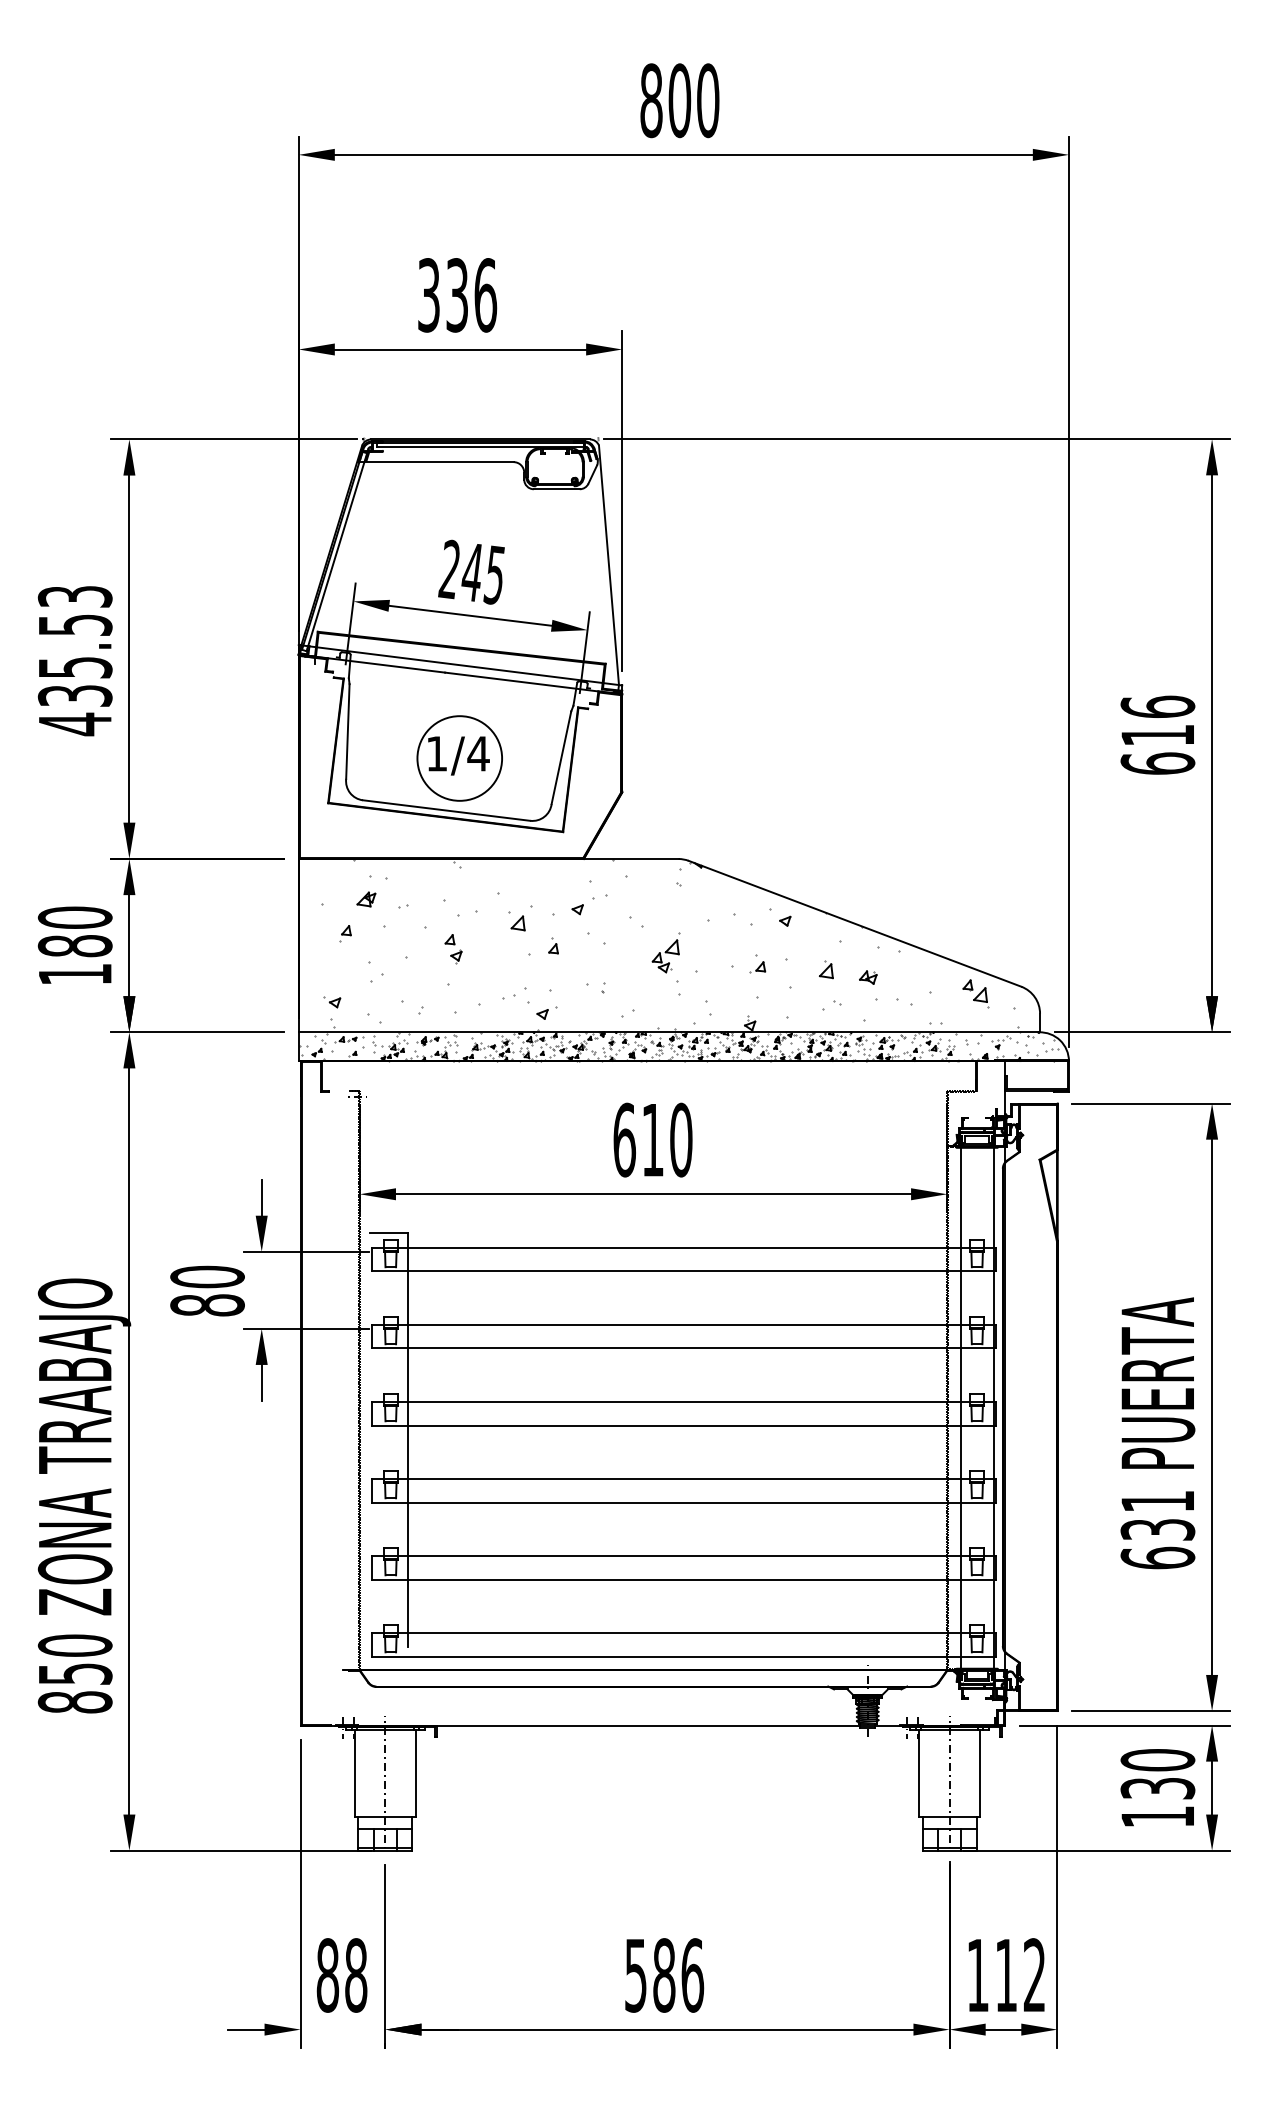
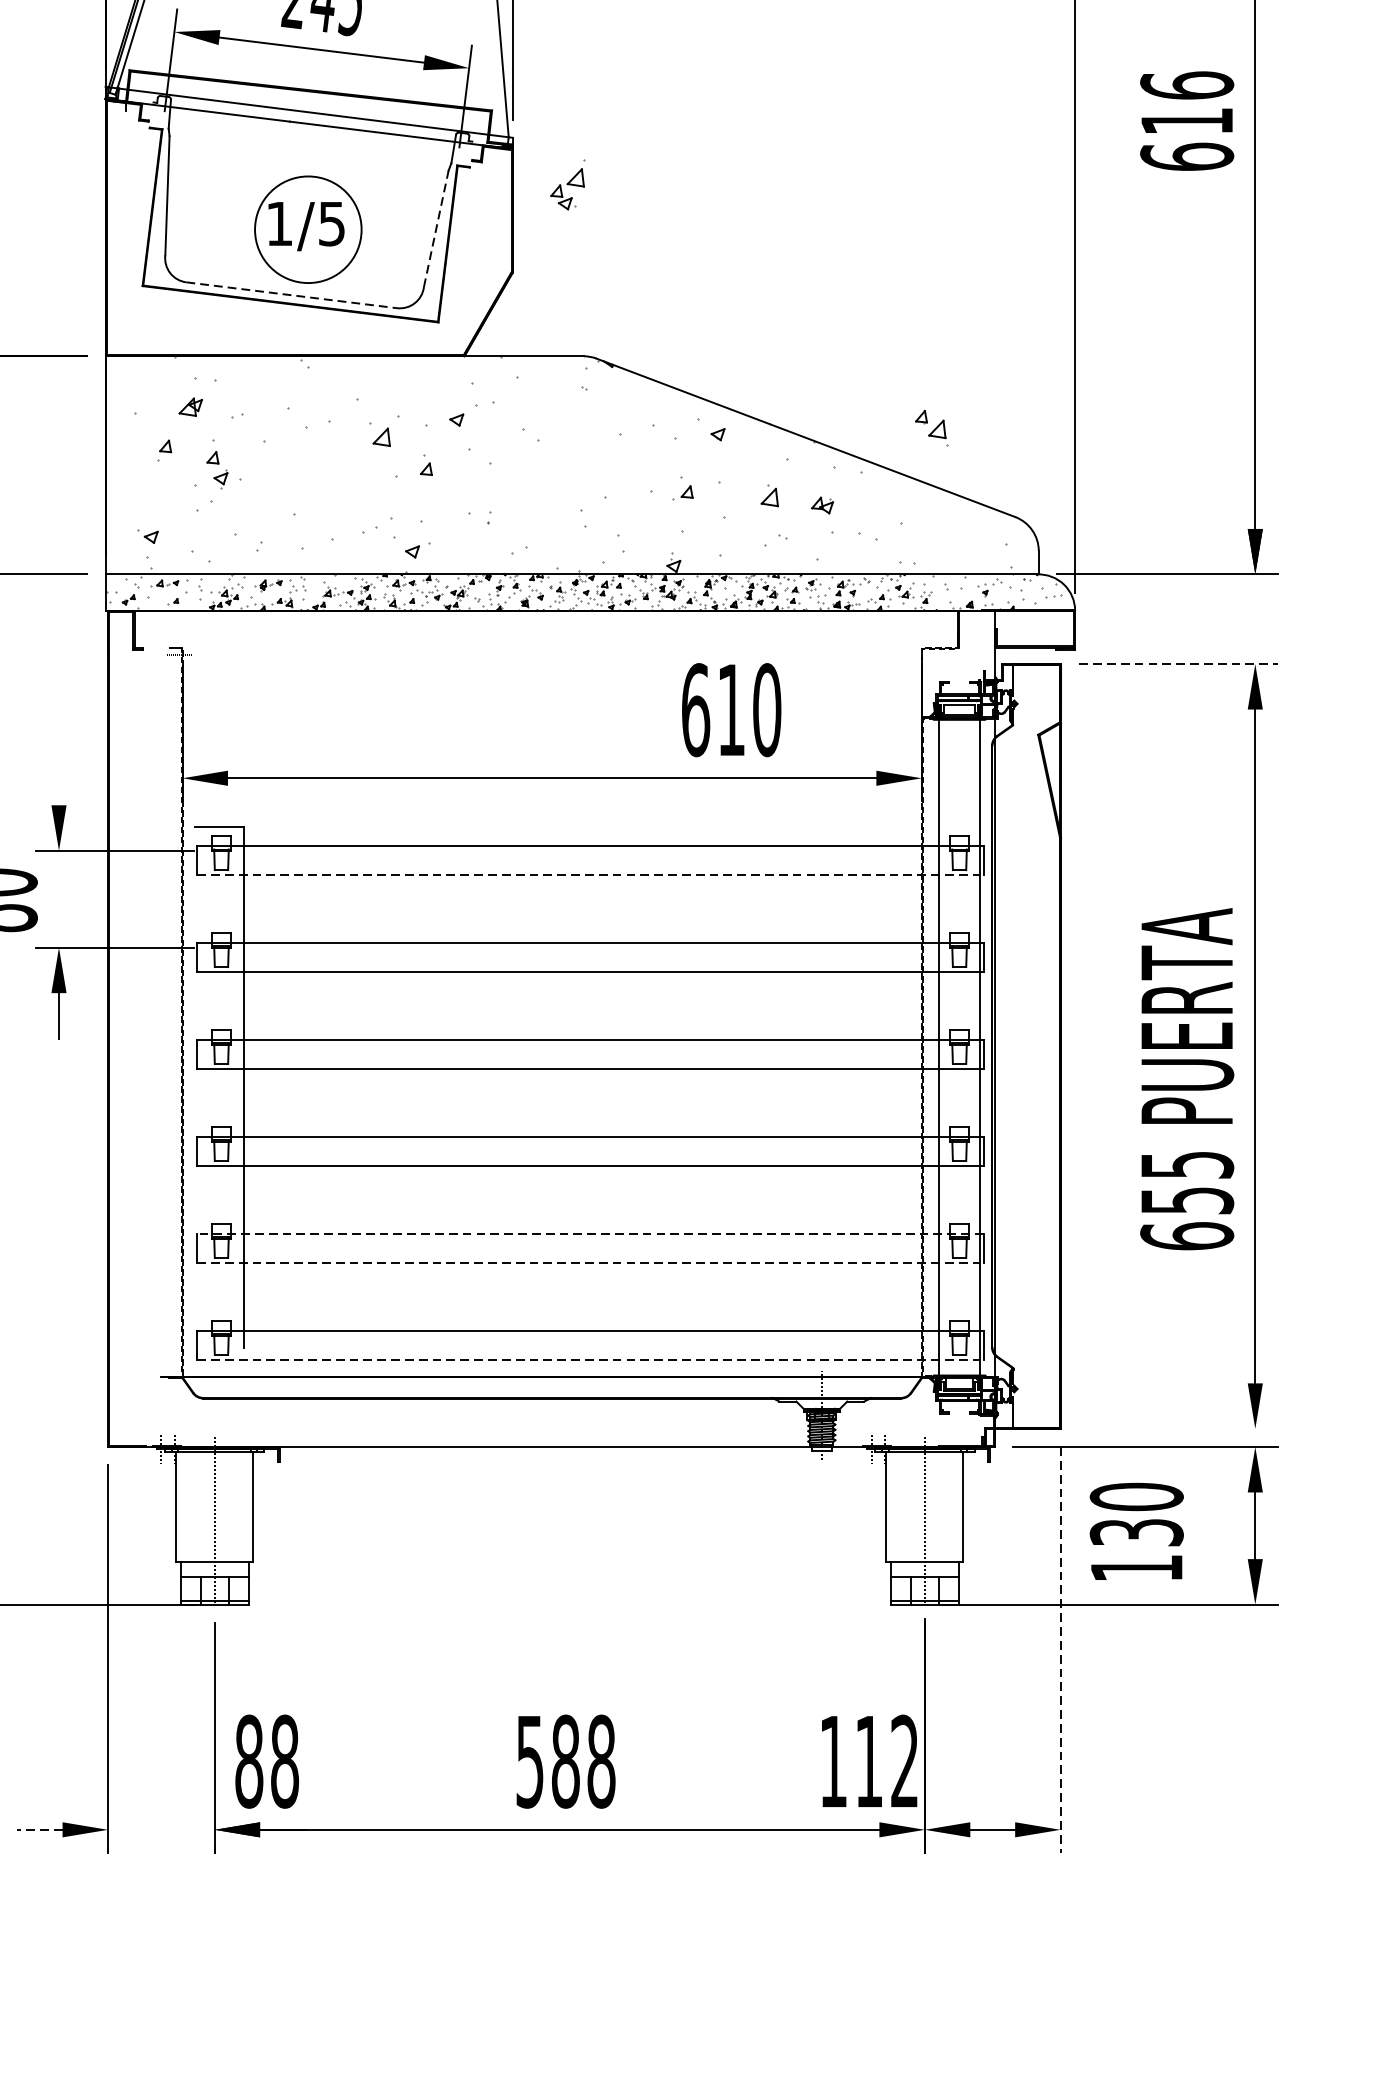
text: (1157, 734) -> (1186, 120), moved
text: (478, 753) -> (331, 223), 1/4 -> 1/5
line: (561, 757) -> (436, 228), solid -> dashed
line: (447, 810) -> (292, 295), solid -> dashed
part: (453, 949) -> (217, 470), moved
part: (665, 952) -> (567, 184), moved
part: (975, 993) -> (931, 427), moved
line: (1151, 1103) -> (1179, 664), solid -> dashed
text: (652, 1139) -> (730, 709), moved
line: (261, 1197) -> (58, 782), removed
line: (684, 1271) -> (591, 875), solid -> dashed
text: (1157, 1515) -> (1186, 1182), 631 -> 655
line: (683, 1556) -> (589, 1234), solid -> dashed
line: (684, 1579) -> (591, 1263), solid -> dashed
line: (684, 1656) -> (591, 1360), solid -> dashed
line: (1150, 1711) -> (1177, 1429), removed
text: (1157, 1787) -> (1136, 1531), moved
line: (1057, 1887) -> (1060, 1650), solid -> dashed
text: (1006, 1974) -> (869, 1760), moved
text: (341, 1975) -> (266, 1761), moved
text: (692, 1975) -> (601, 1761), 586 -> 588
line: (246, 2029) -> (39, 1829), solid -> dashed

